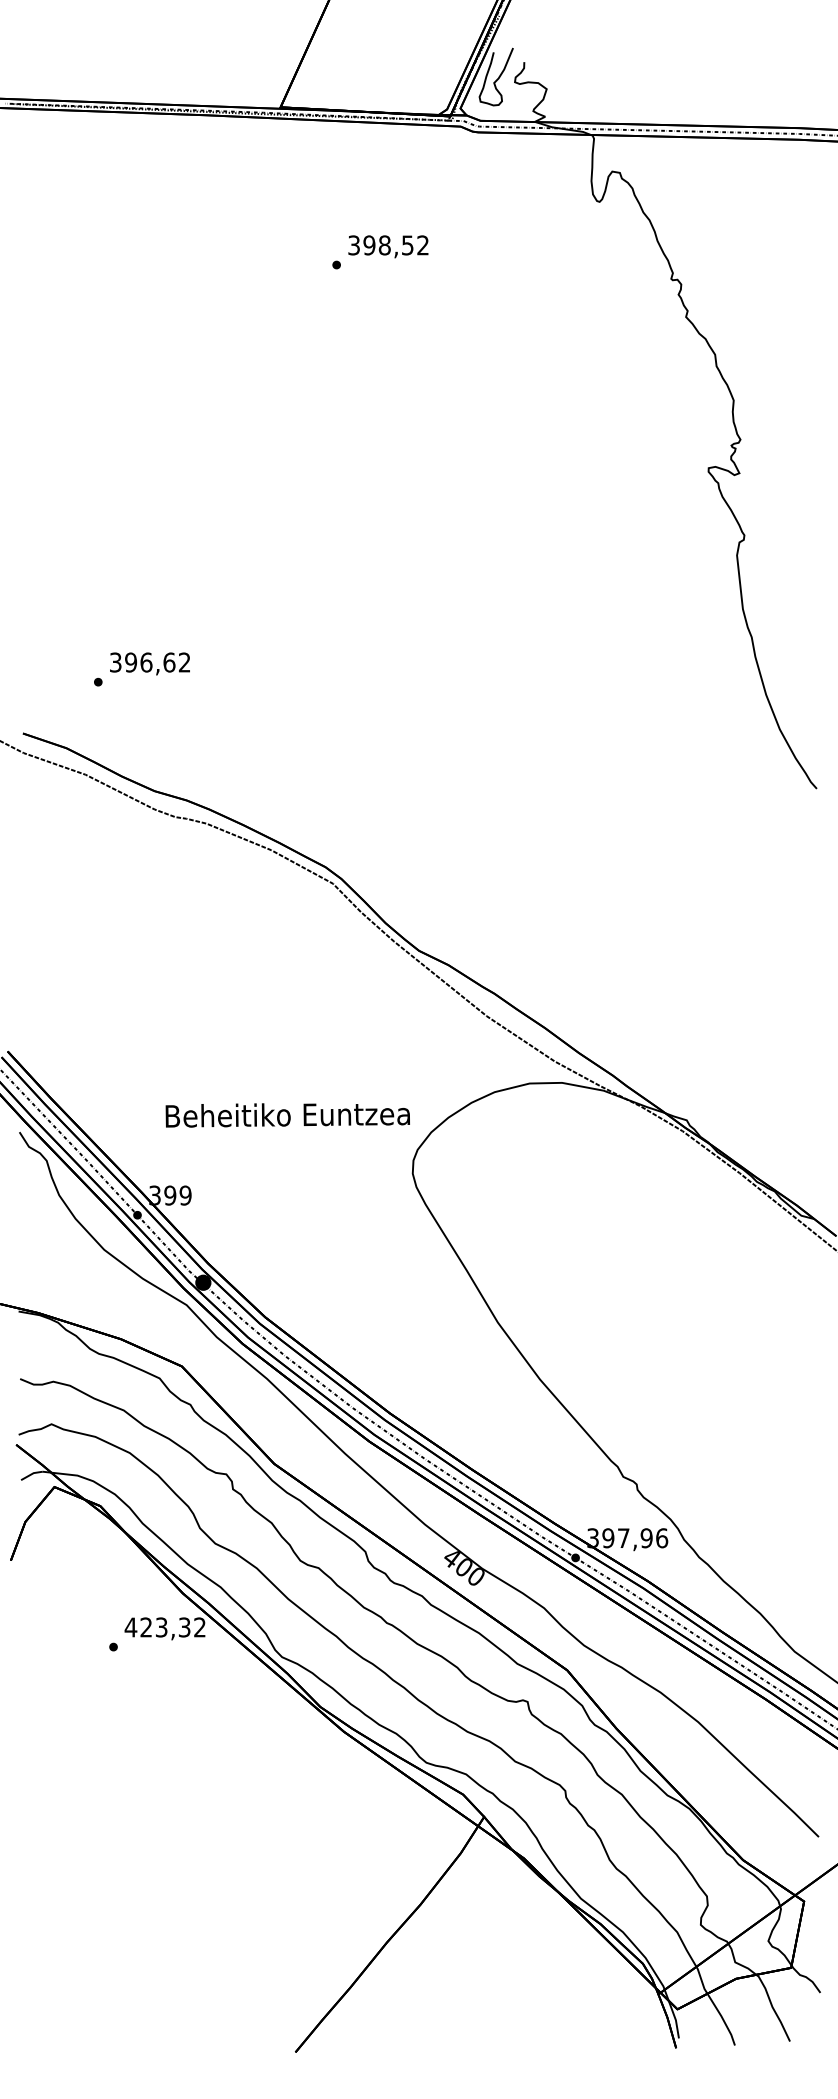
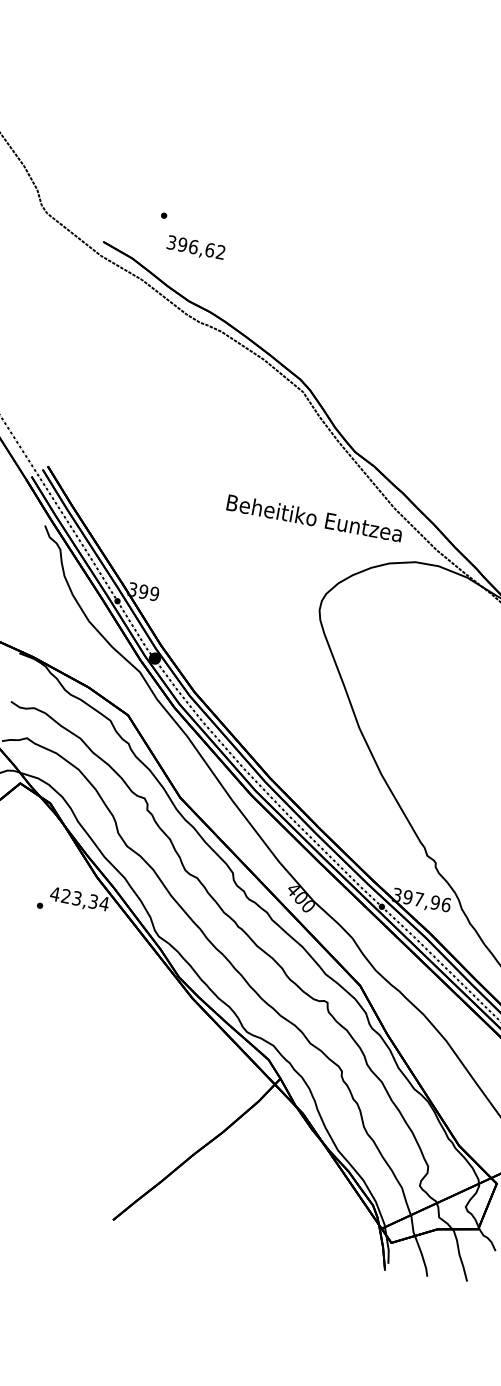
text: (149, 663) -> (195, 248), moved
text: (287, 1115) -> (314, 518), moved
text: (199, 1627) -> (104, 903), 423,32 -> 423,34

